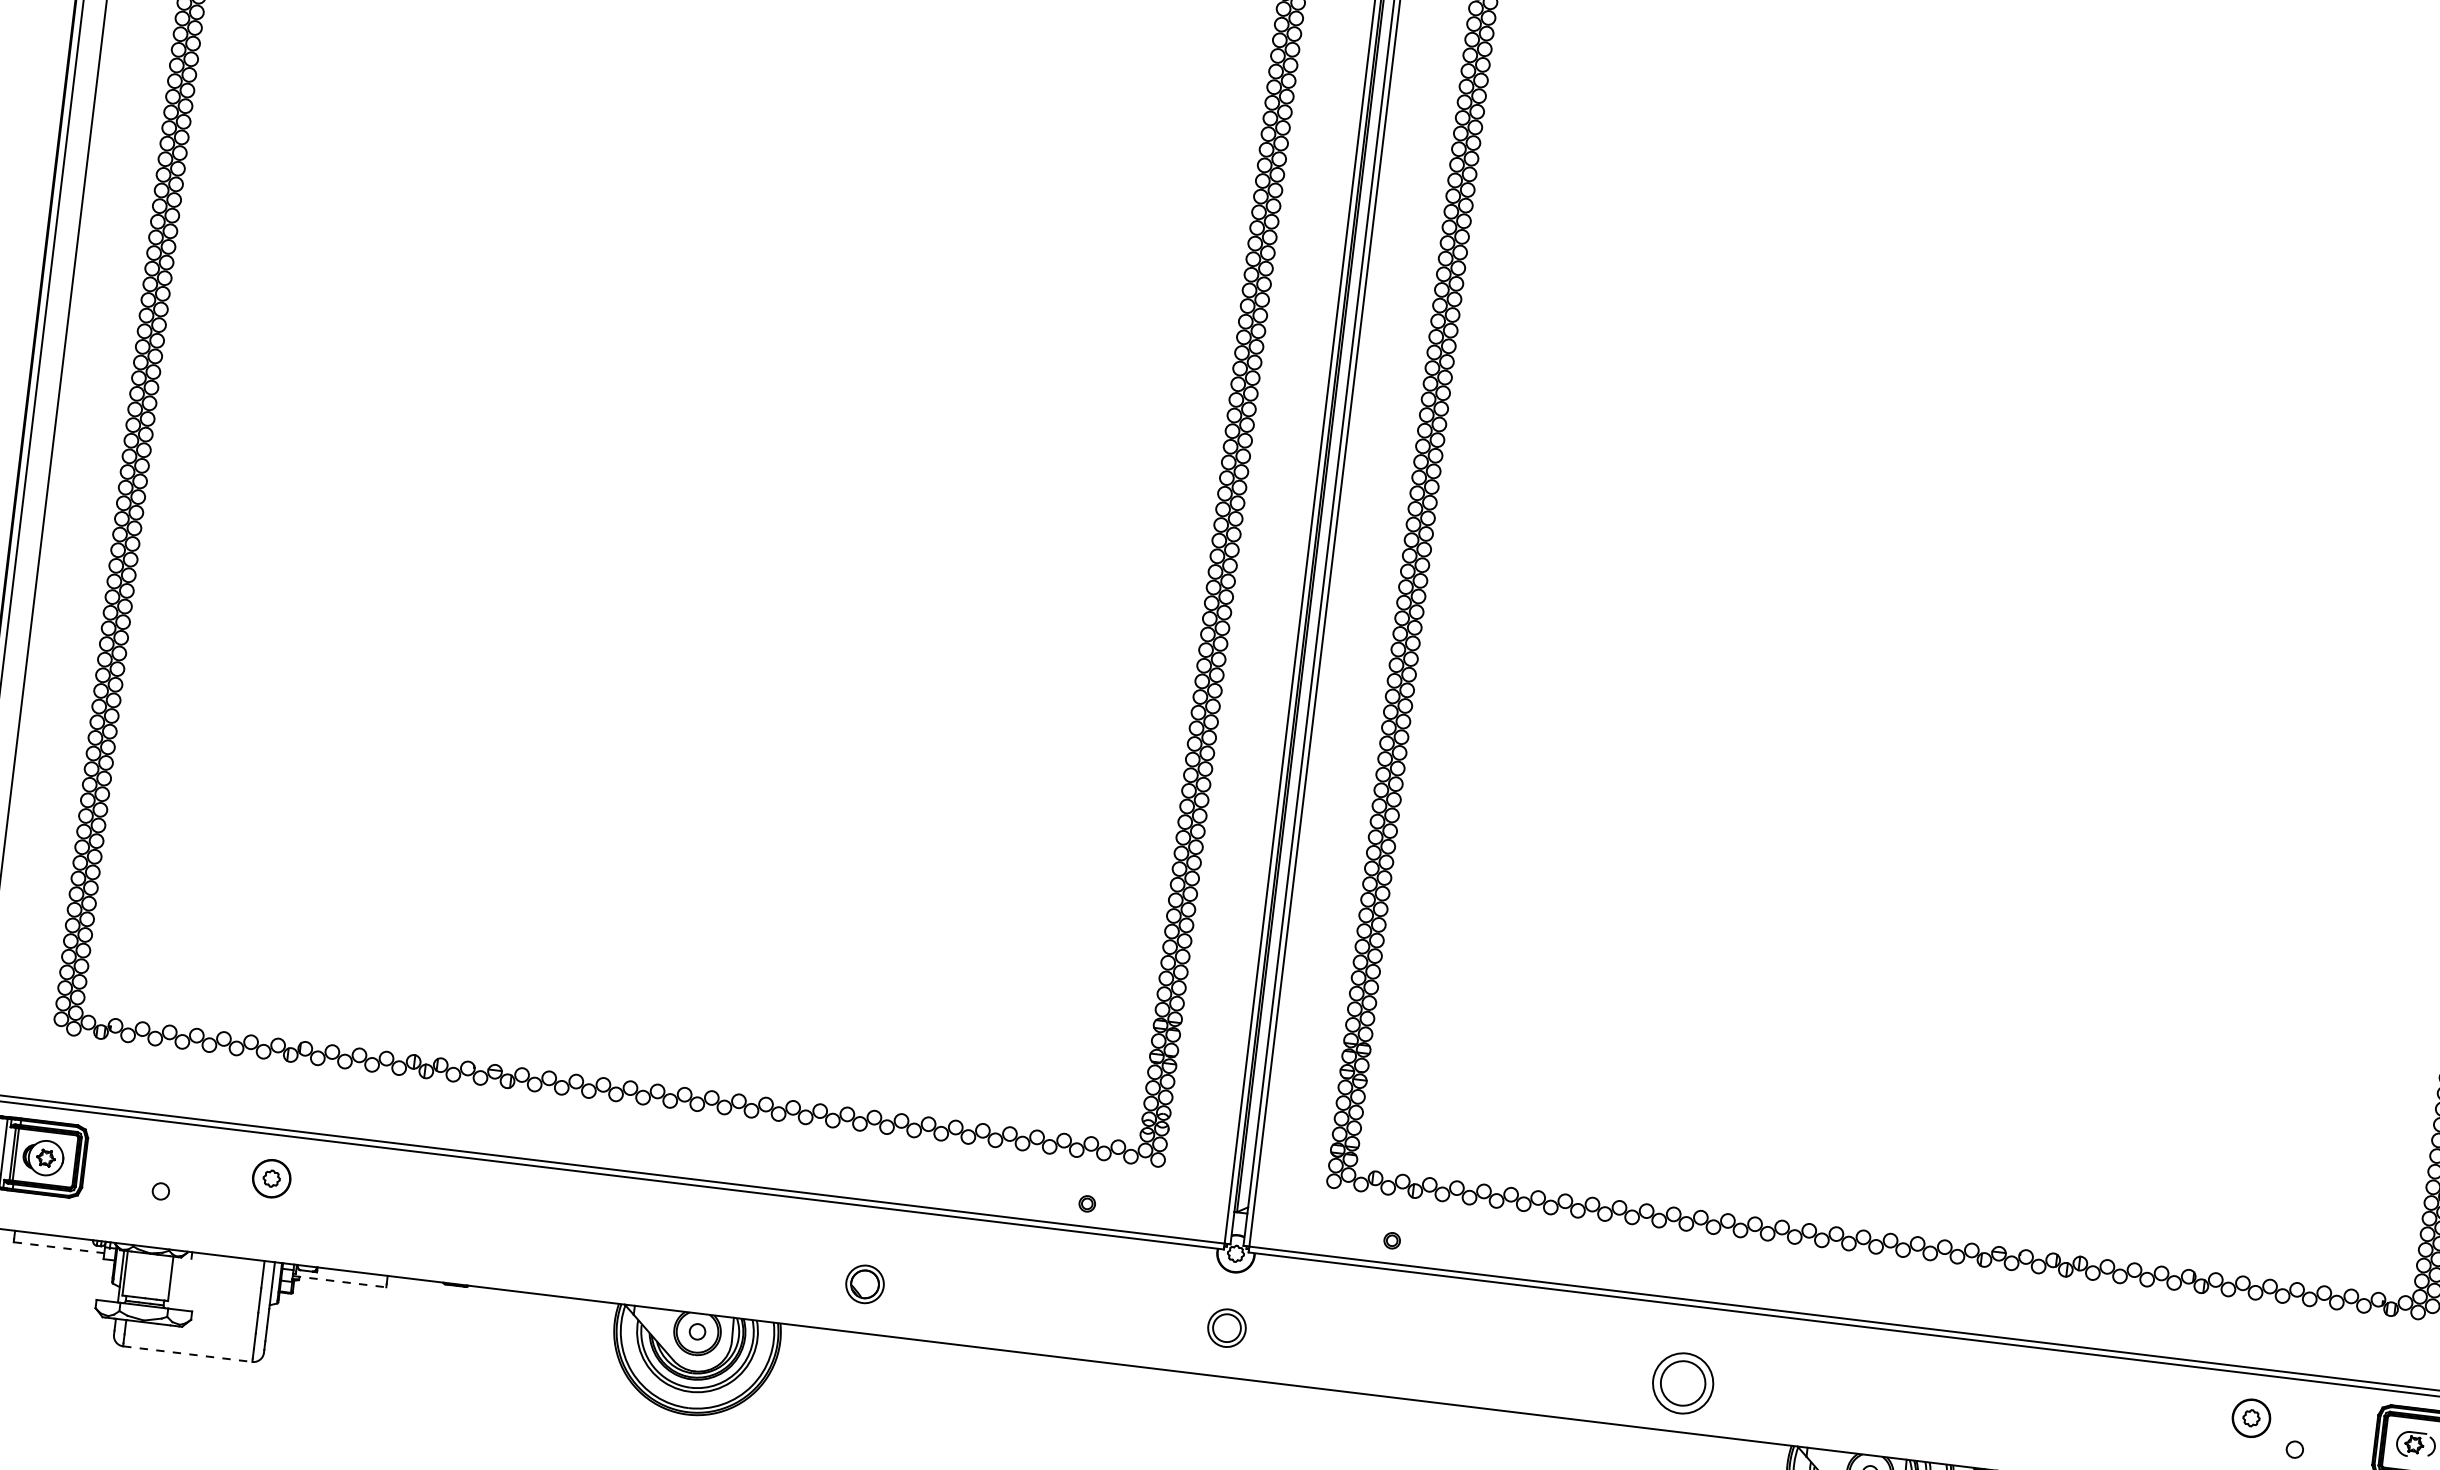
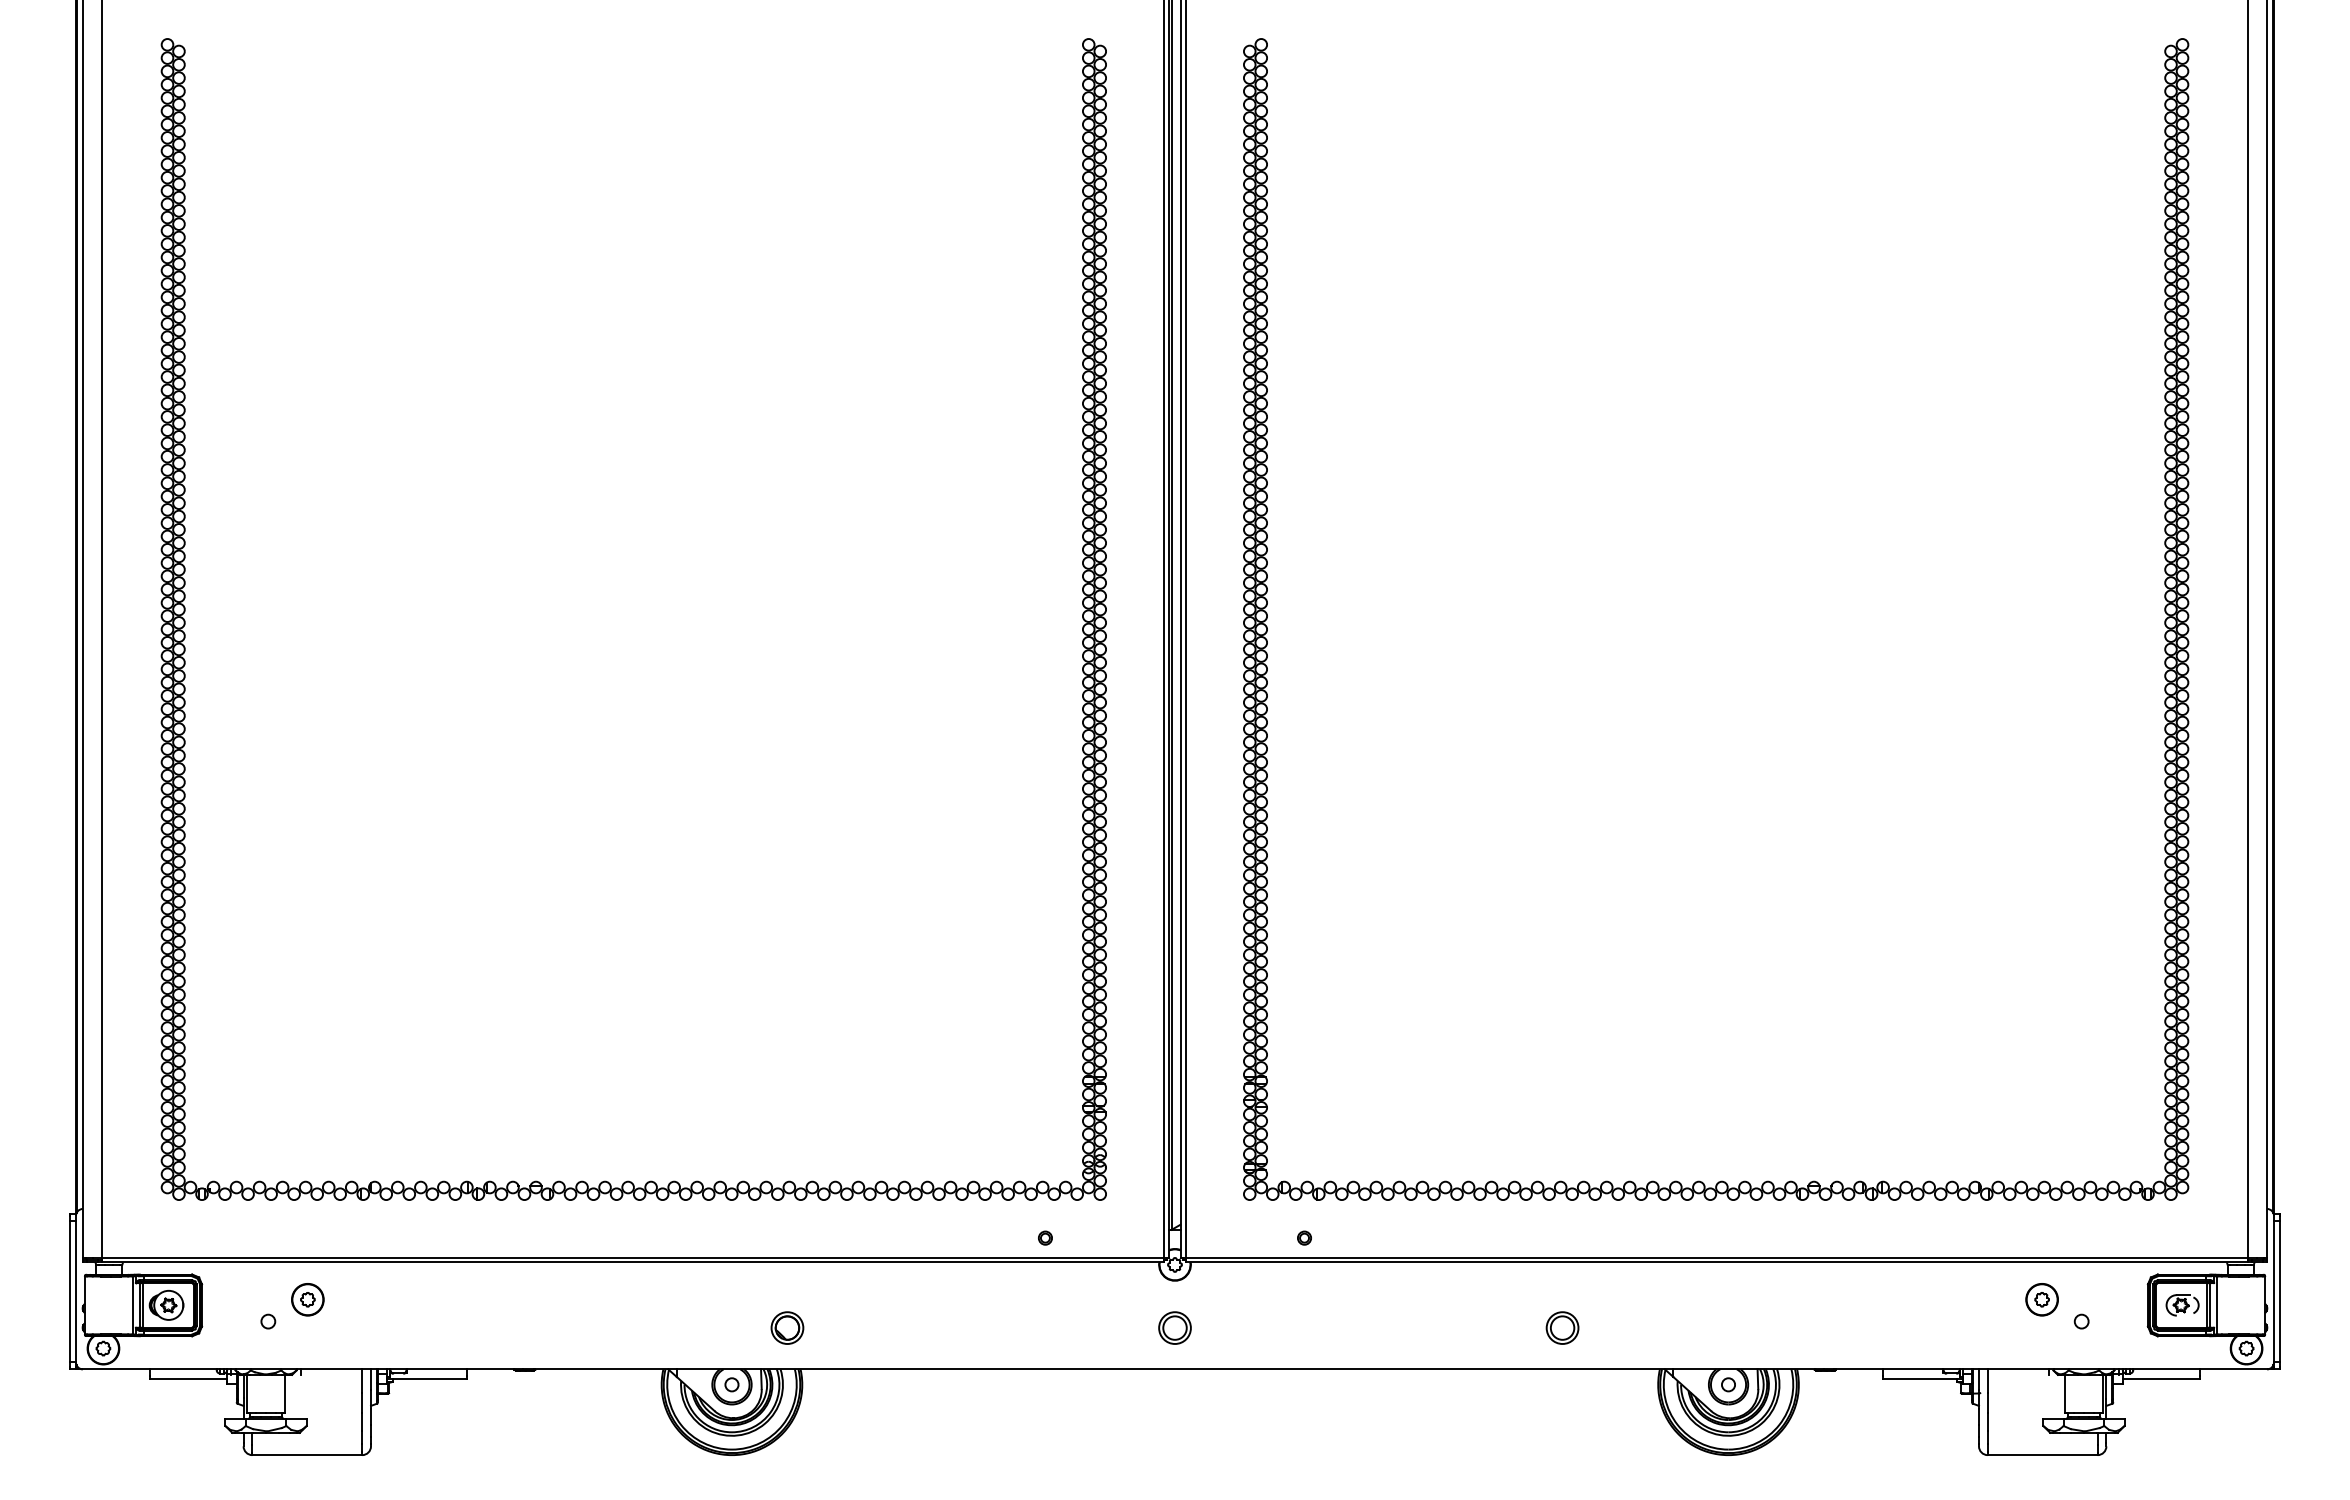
part: (271, 1178) -> (307, 1299), moved
line: (59, 1248) -> (189, 1379), dashed -> solid
line: (339, 1282) -> (427, 1379), dashed -> solid
part: (865, 1283) -> (787, 1327), moved
line: (187, 1354) -> (307, 1455), dashed -> solid
part: (1683, 1382) -> (1562, 1327), size x0.62

